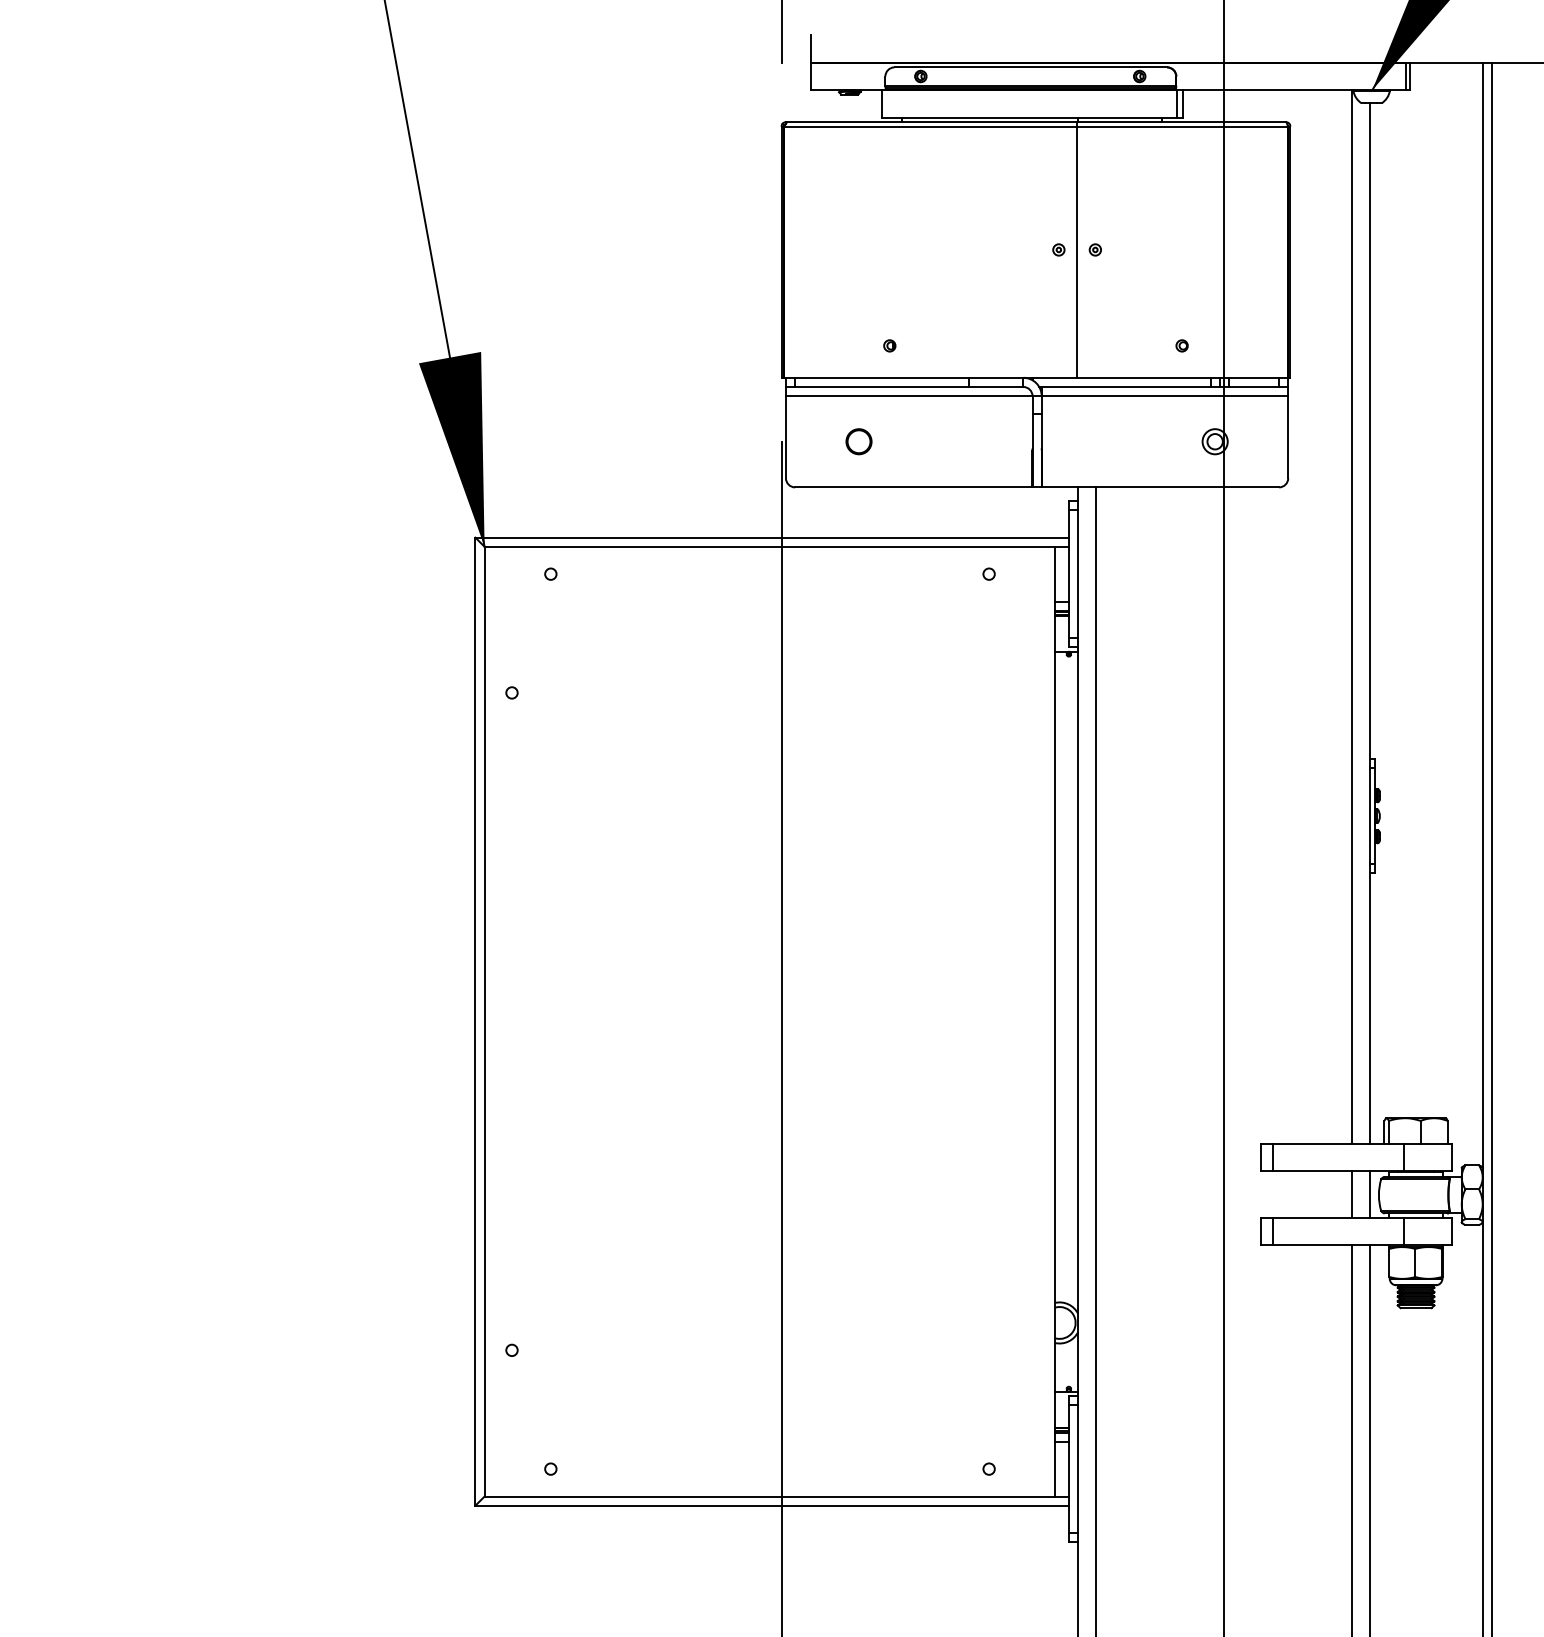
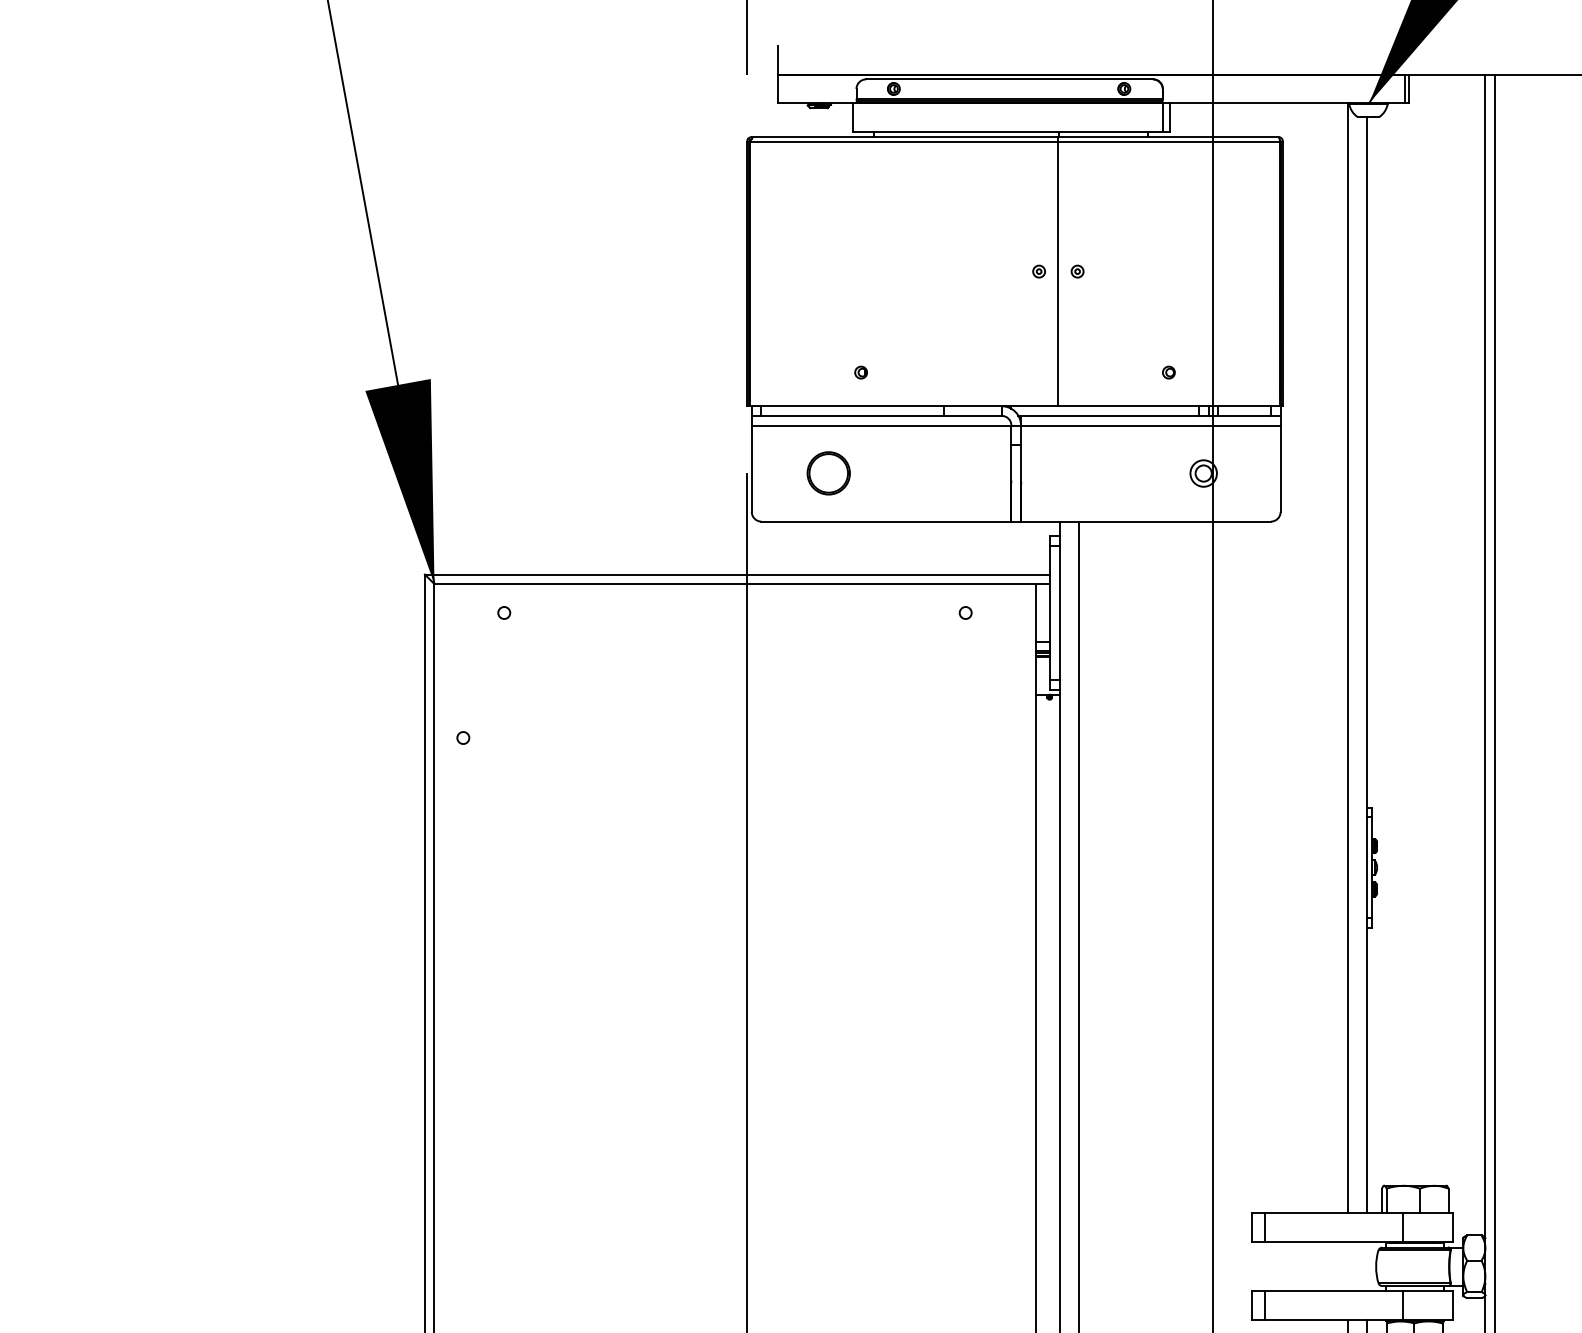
circle: (858, 441) -> (828, 473), size x1.6
line: (1352, 1194) -> (1348, 1266), removed
line: (1370, 1194) -> (1367, 1266), removed

